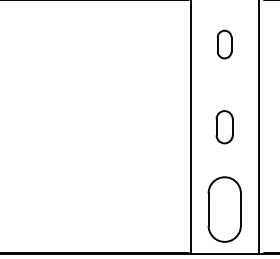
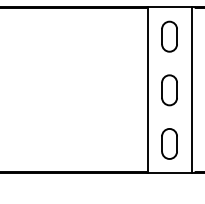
part: (224, 44) -> (169, 36), size x1.67
part: (224, 127) -> (169, 90), size x1.43
part: (224, 208) -> (169, 143), size x0.71

